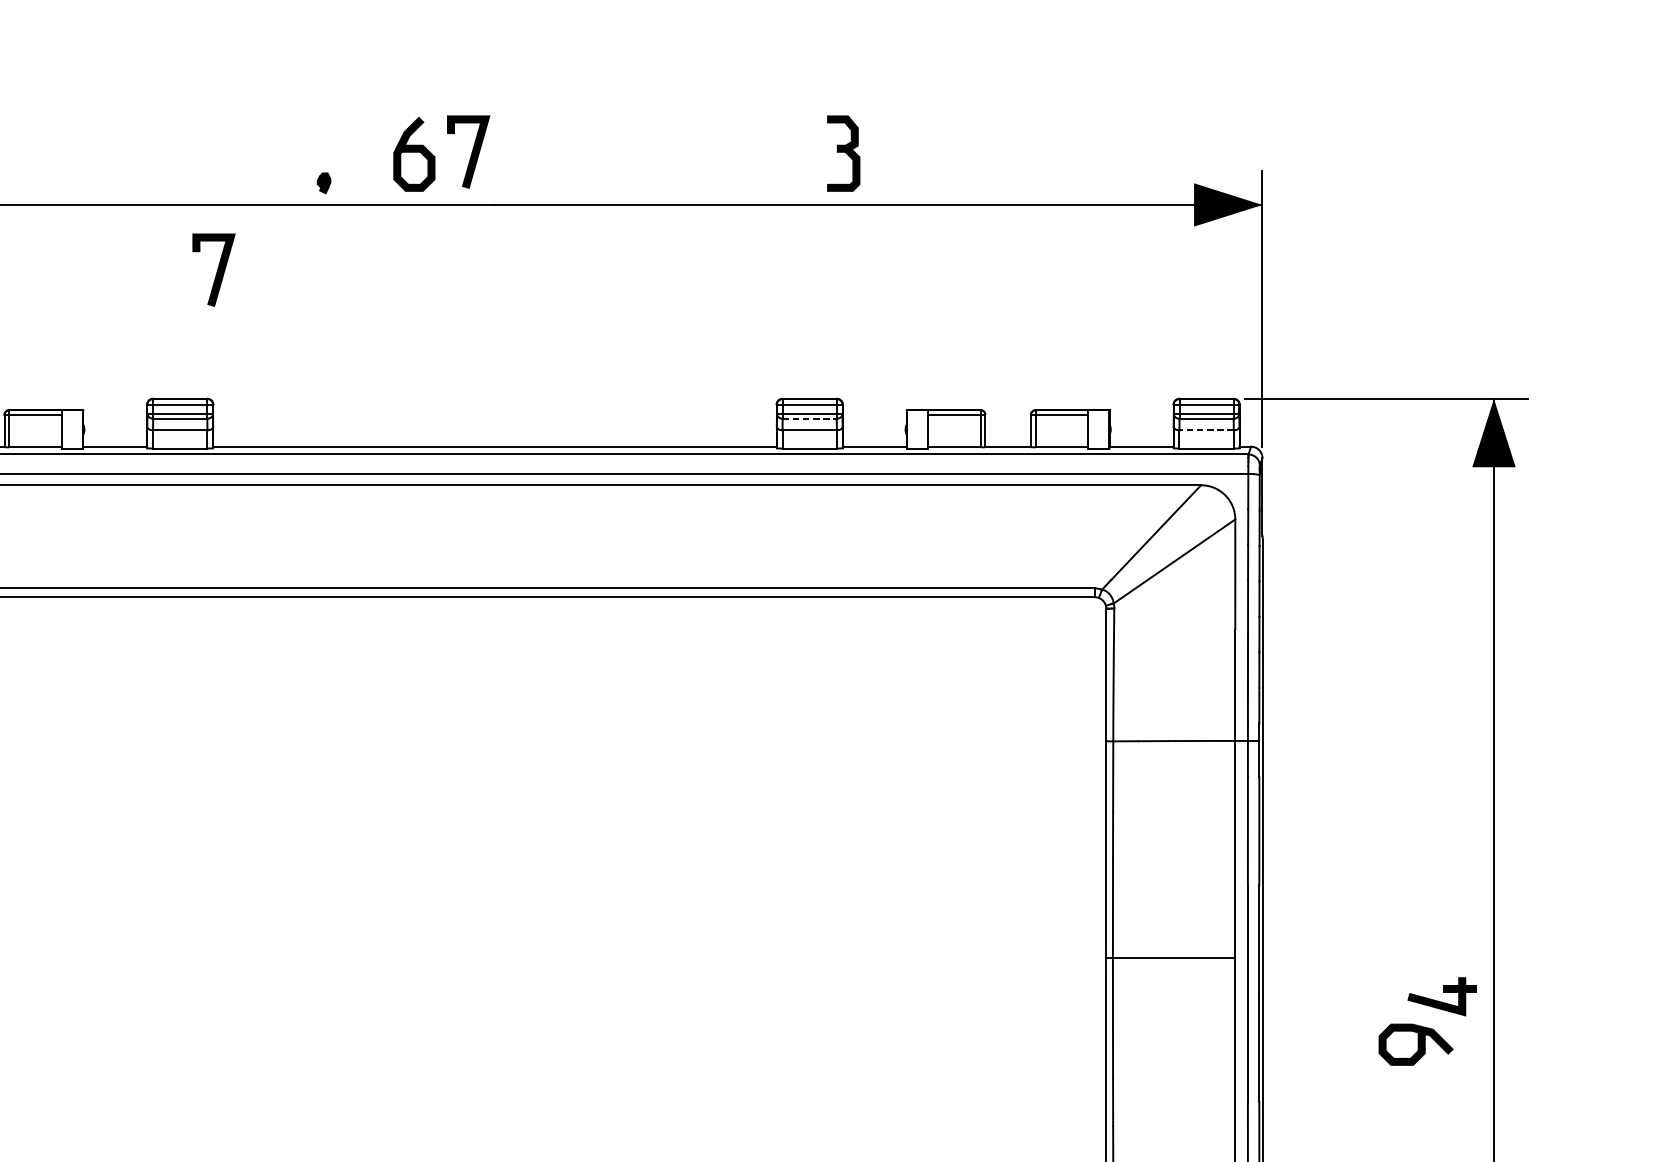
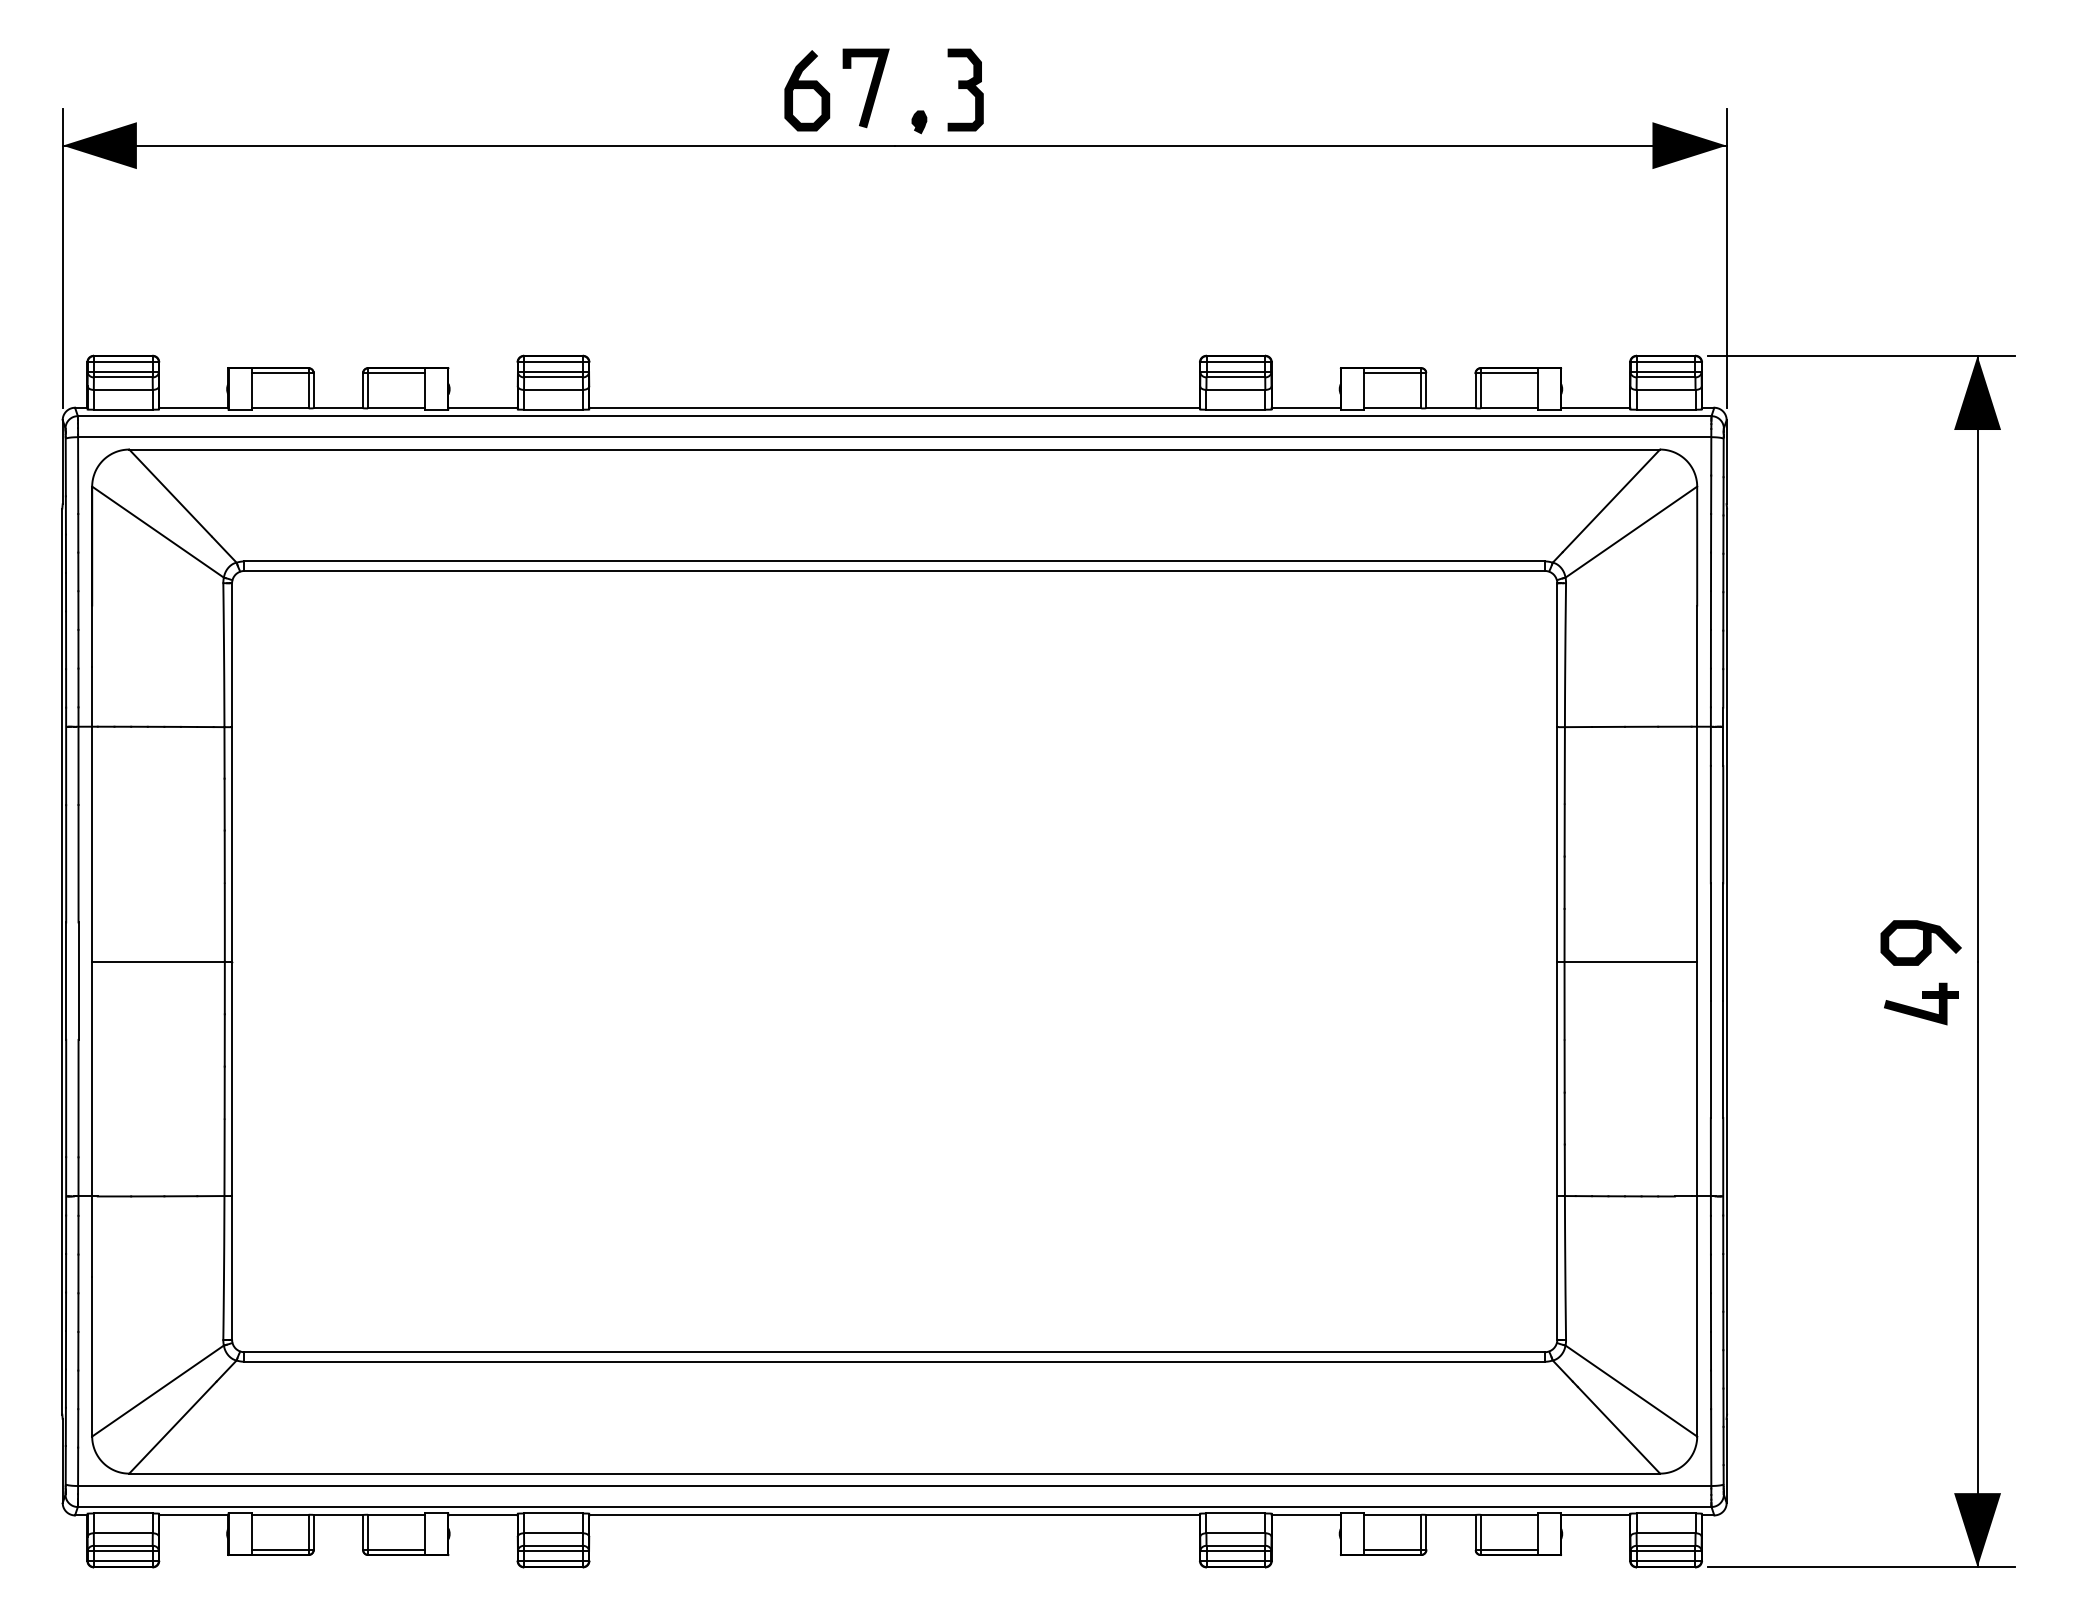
part: (843, 153) -> (965, 89), moved
part: (324, 183) -> (919, 122), moved
line: (217, 270) -> (593, 216), removed
line: (810, 418) -> (1236, 377), dashed -> solid
line: (1206, 429) -> (1665, 389), dashed -> solid
curve: (1418, 1044) -> (1923, 942), moved

